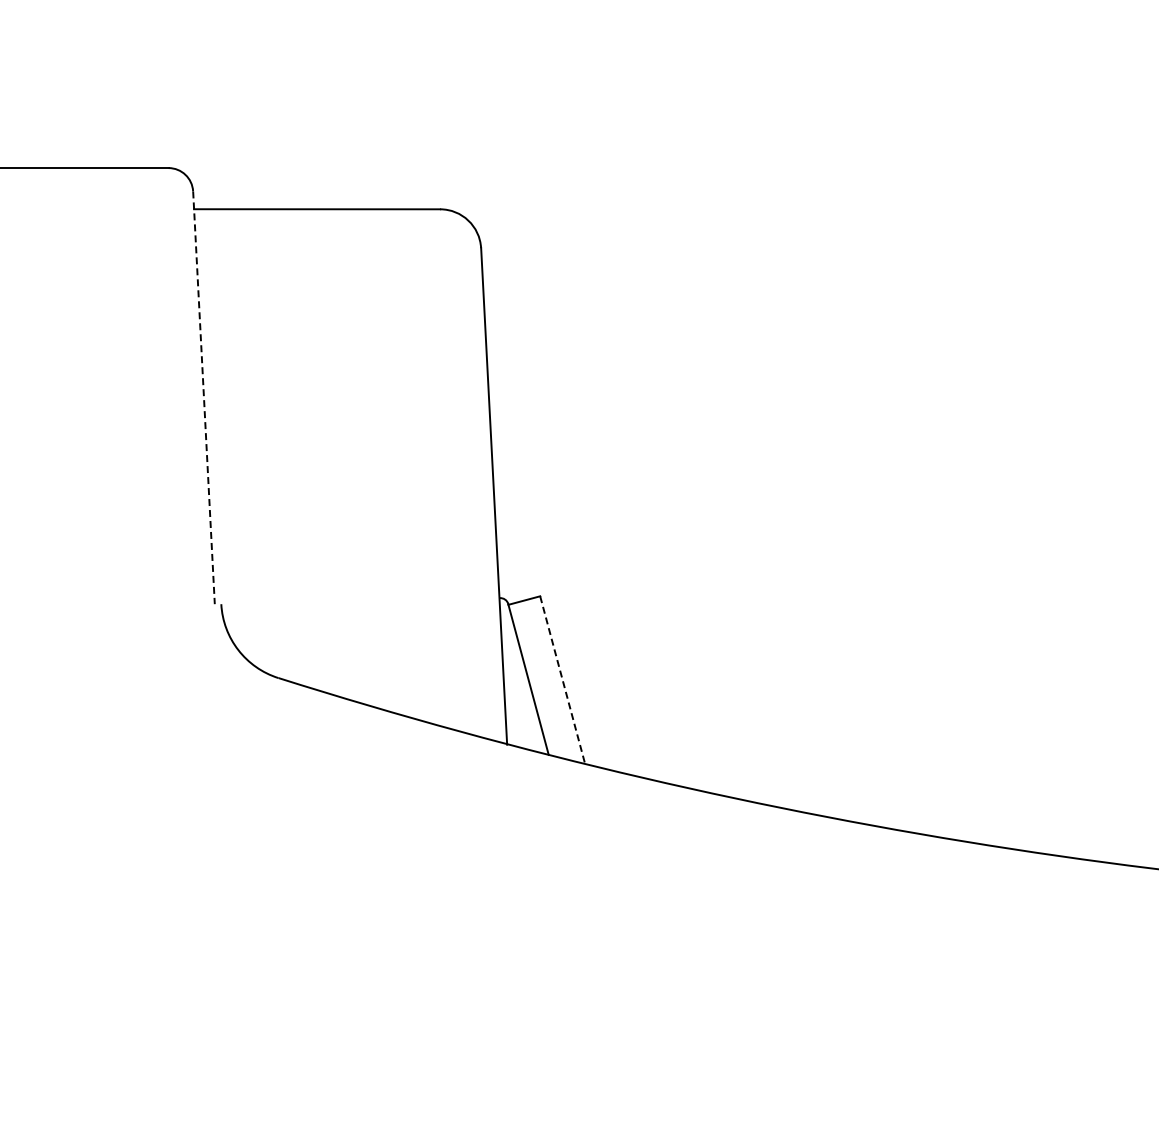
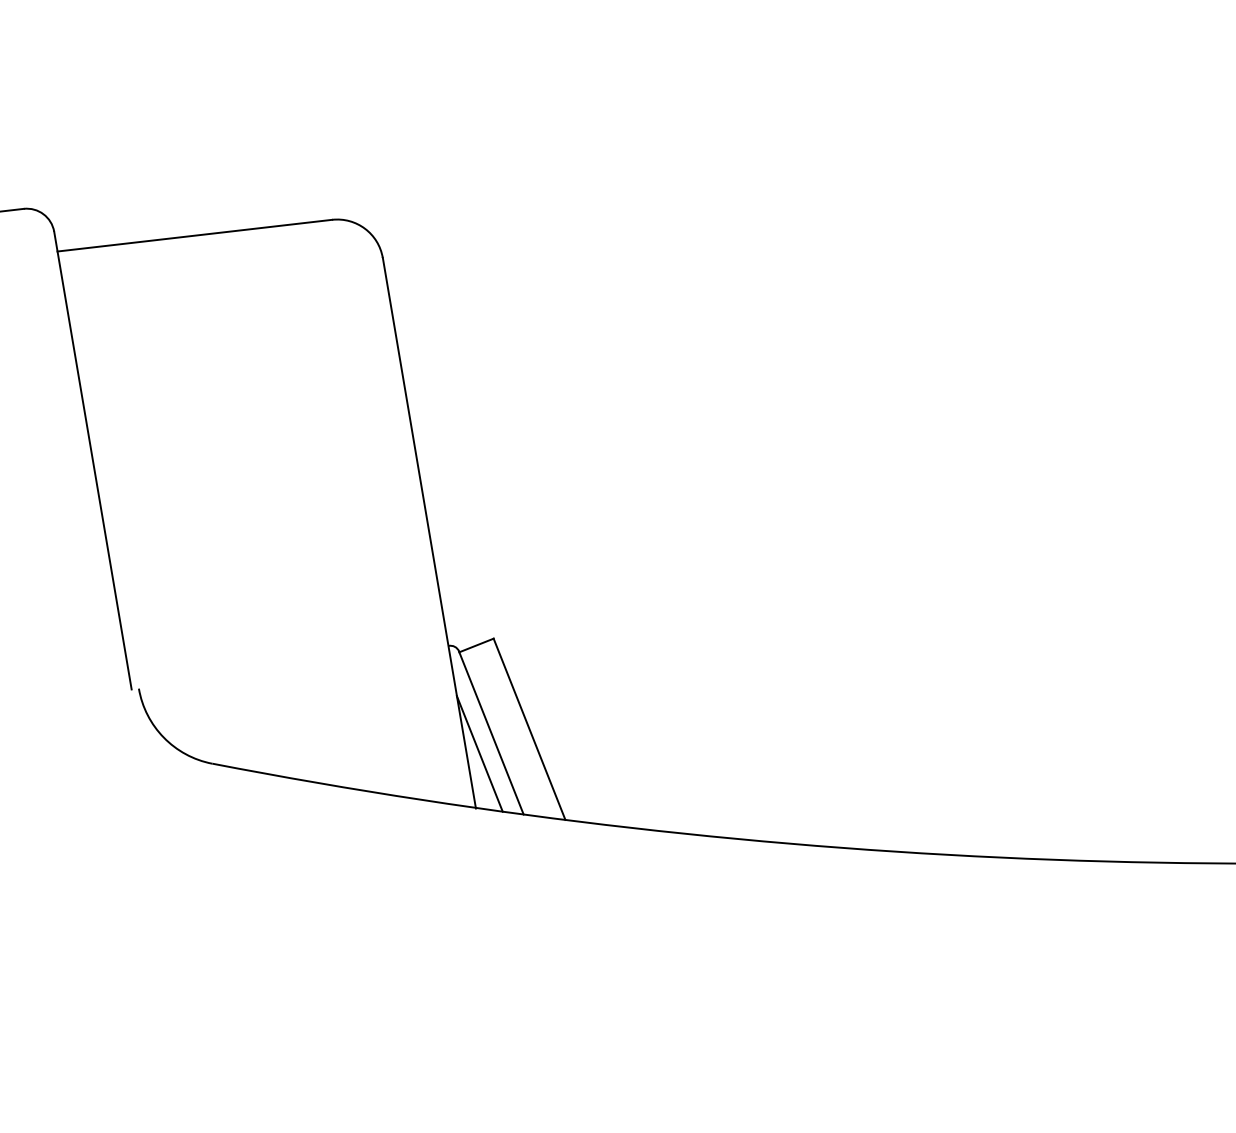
line: (203, 397) -> (92, 460), dashed -> solid
line: (562, 680) -> (529, 729), dashed -> solid
line: (515, 696) -> (479, 753), added

